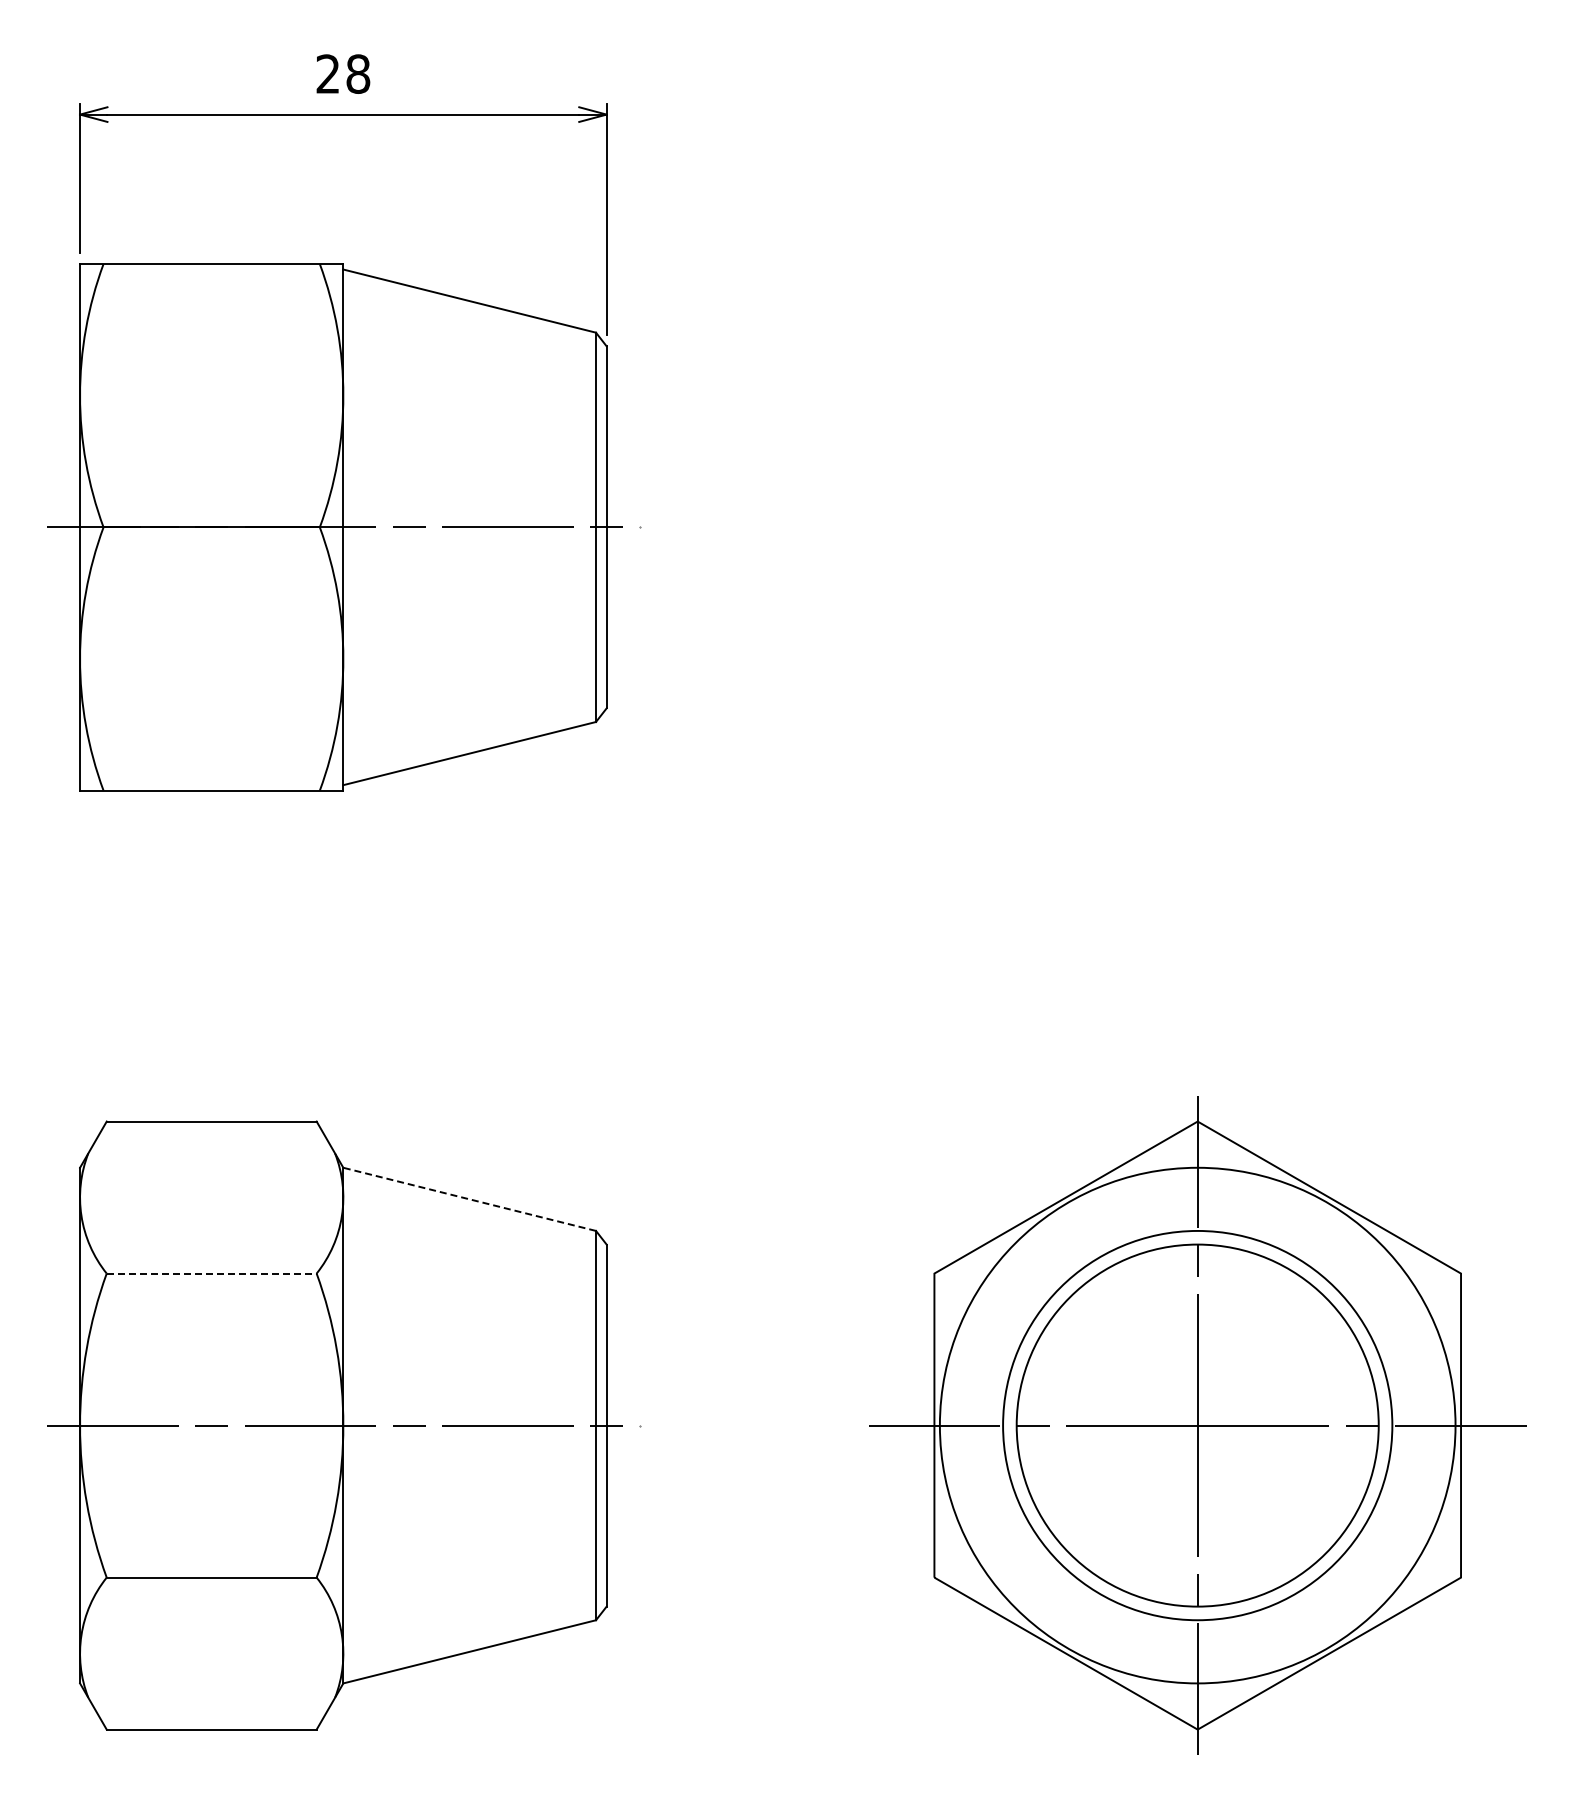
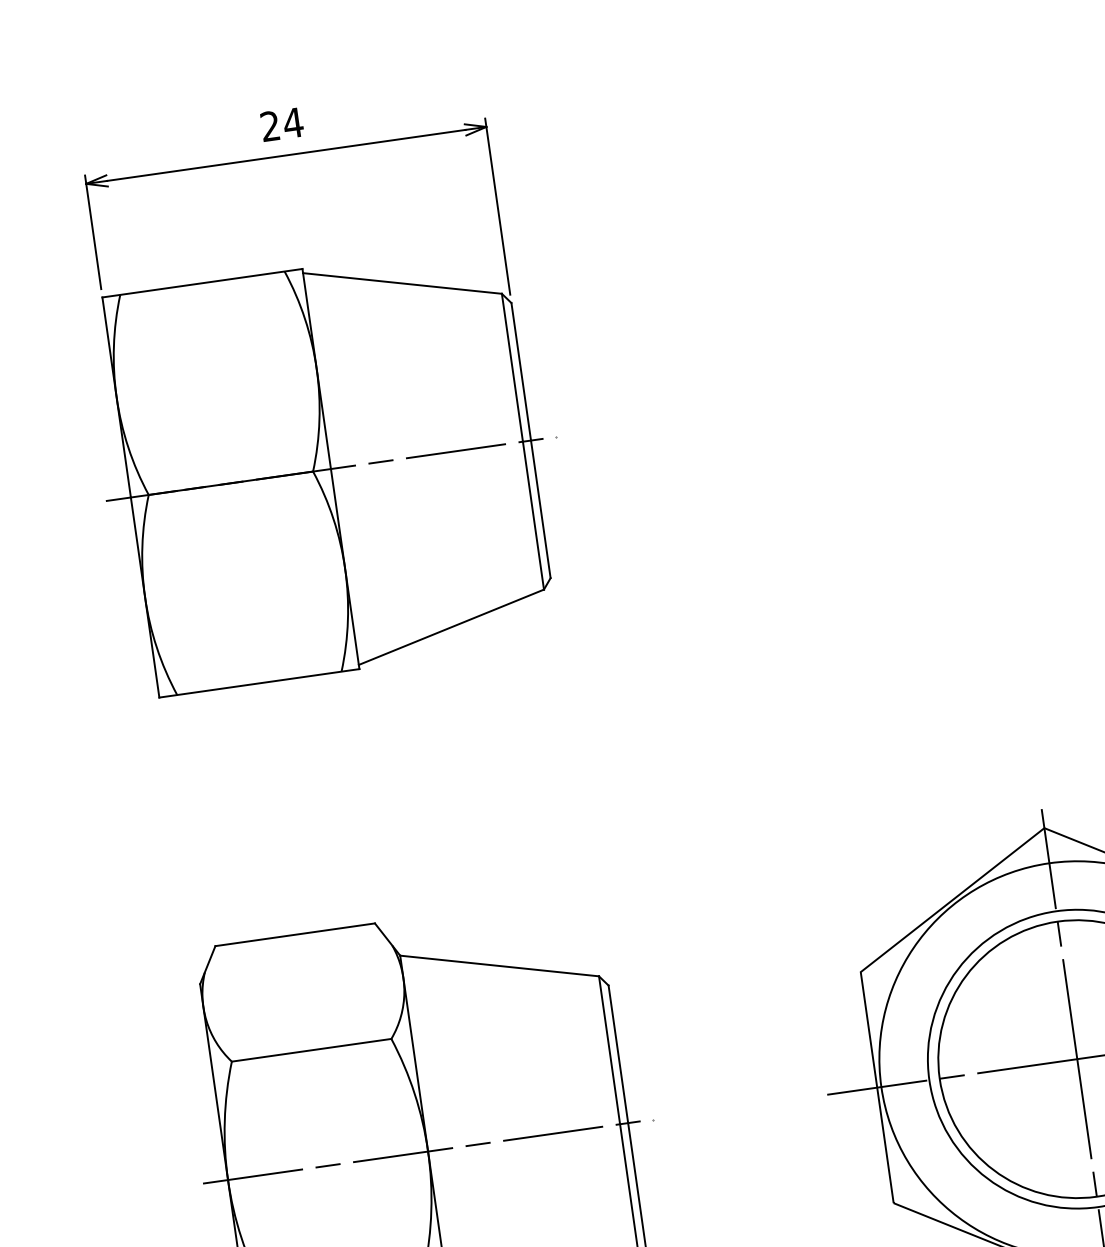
text: (357, 73) -> (292, 122), 28 -> 24
line: (469, 1199) -> (499, 966), dashed -> solid
line: (211, 1273) -> (311, 1050), dashed -> solid

